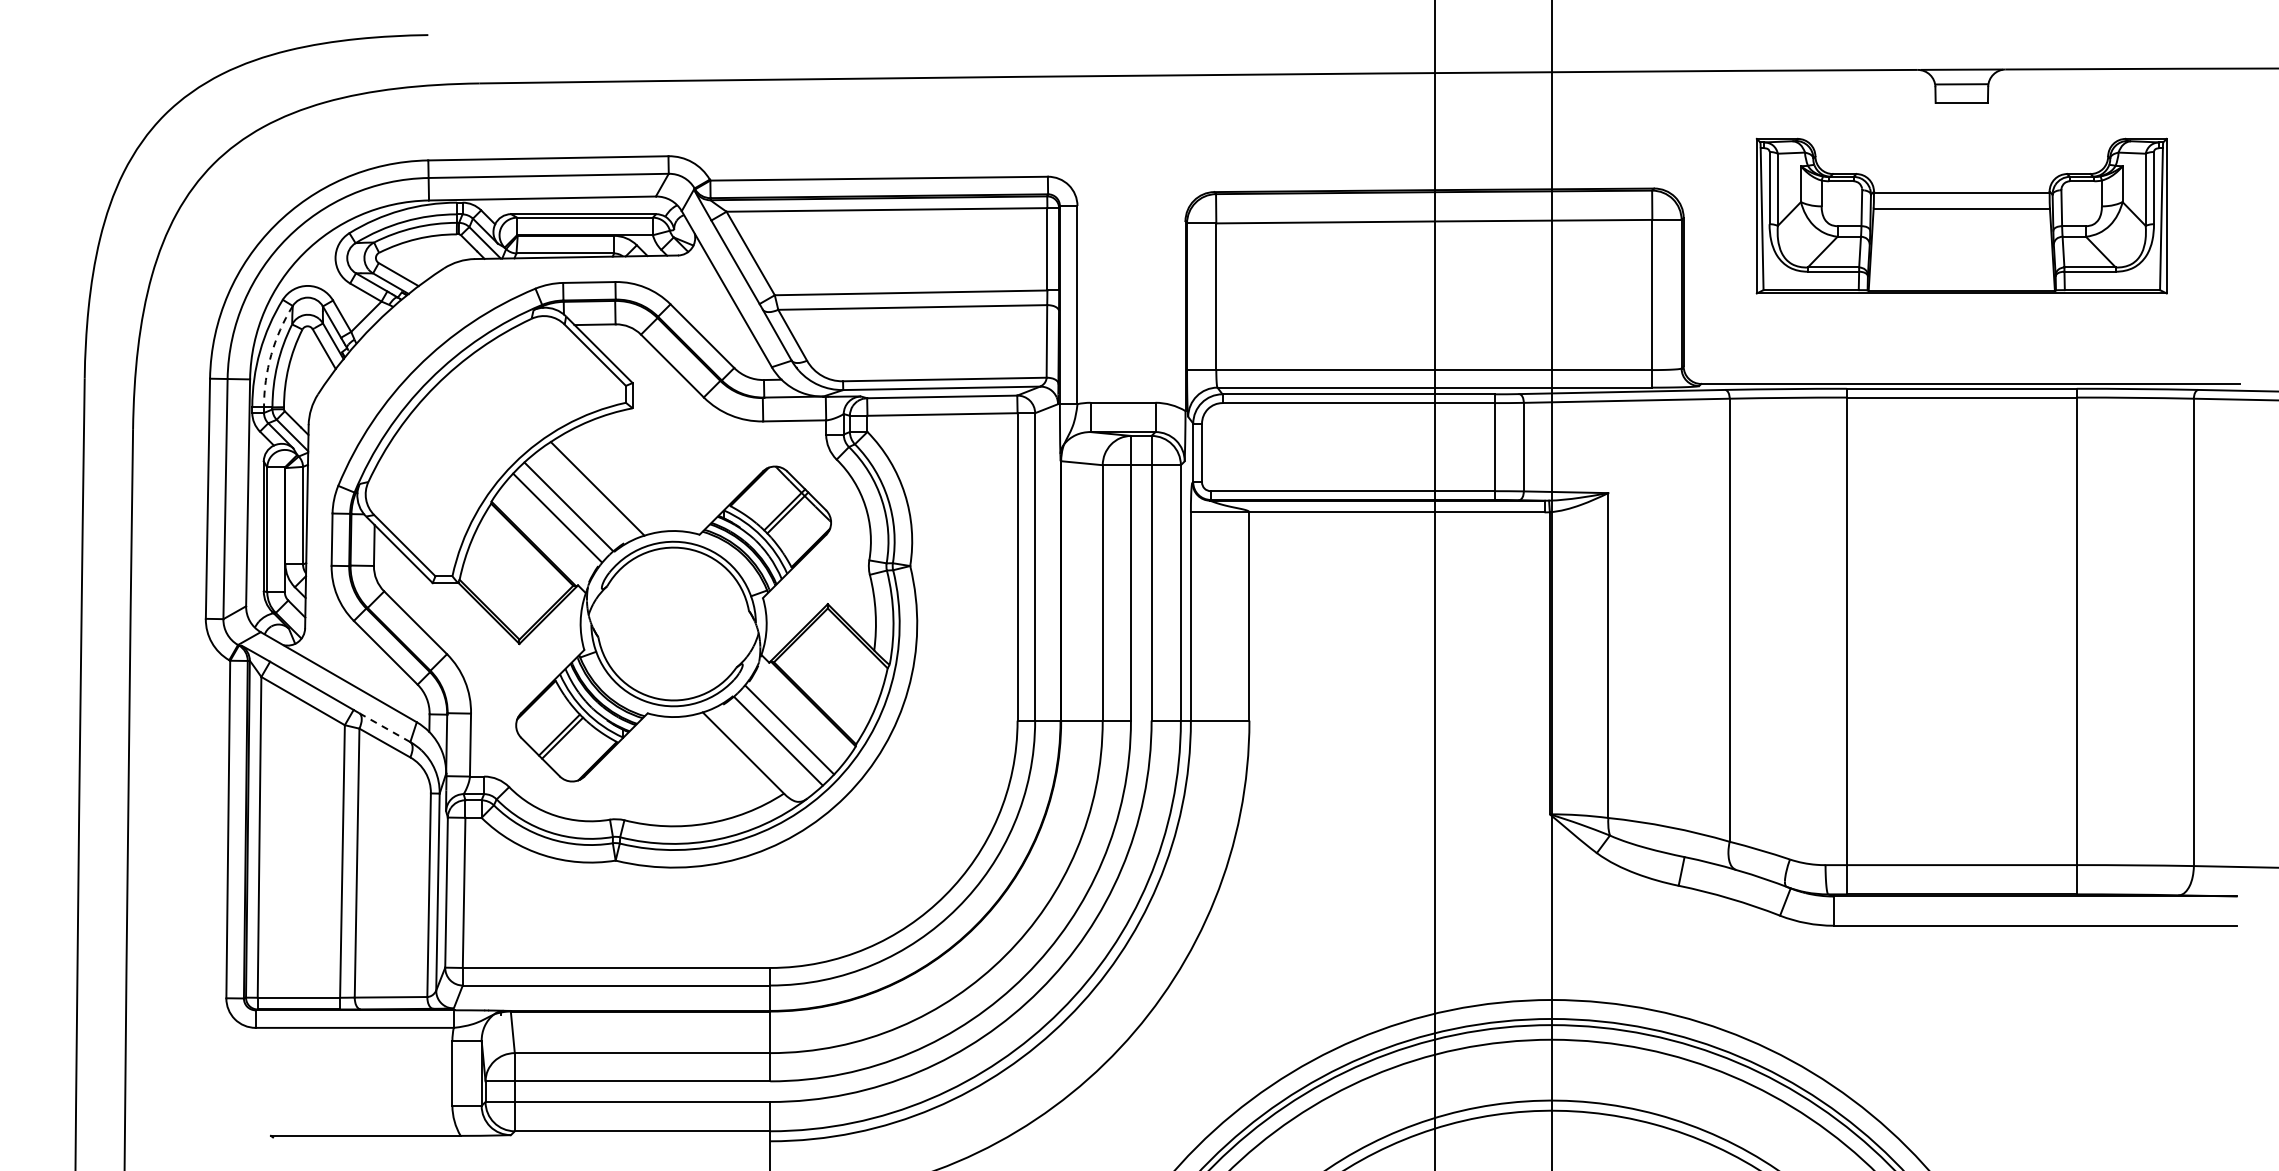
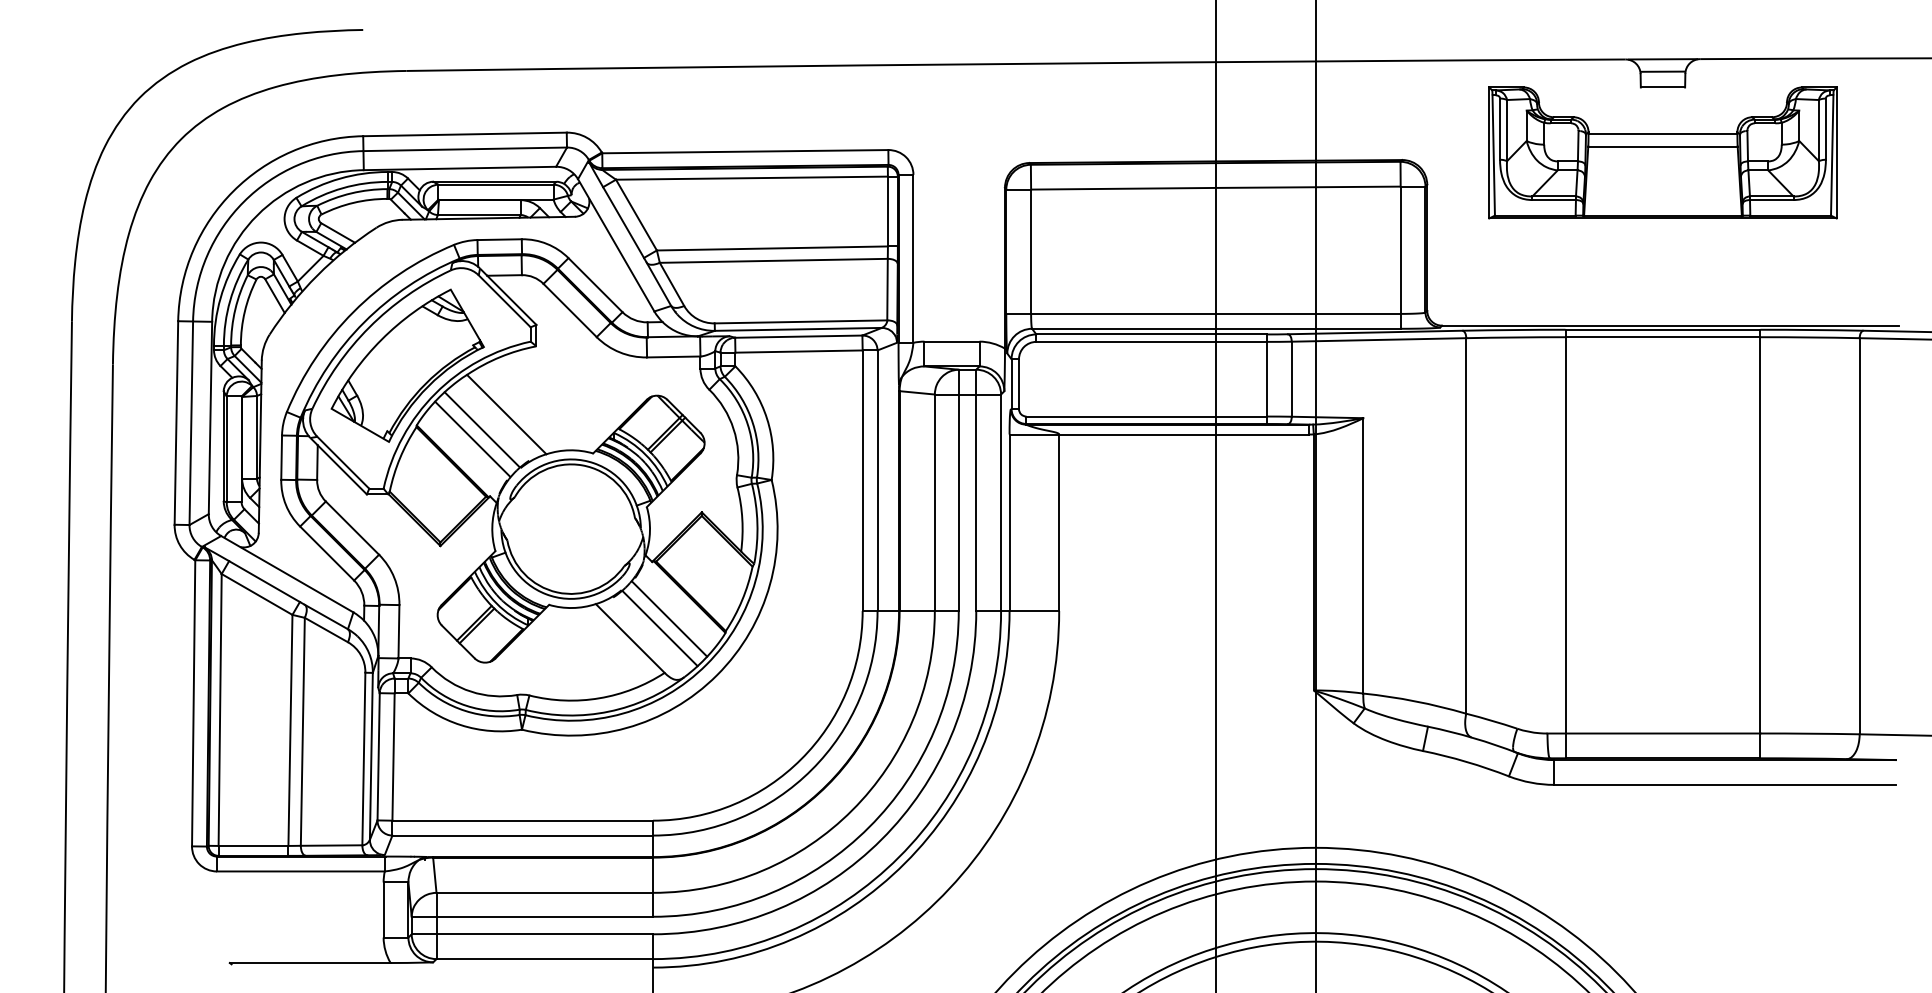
part: (1961, 215) -> (1662, 152), moved
arc: (271, 354) -> (230, 300), dashed -> solid
part: (480, 430) -> (407, 365), added
line: (385, 727) -> (326, 616), dashed -> solid

